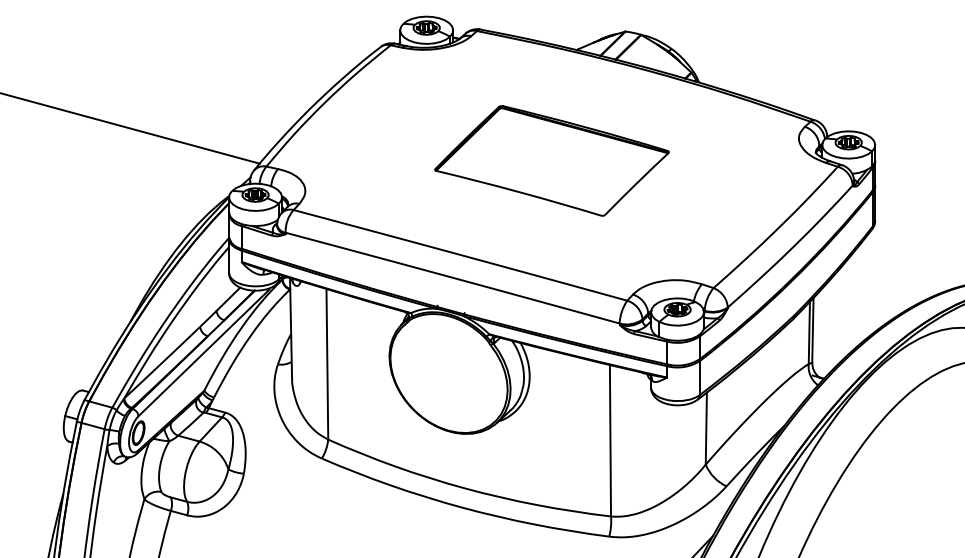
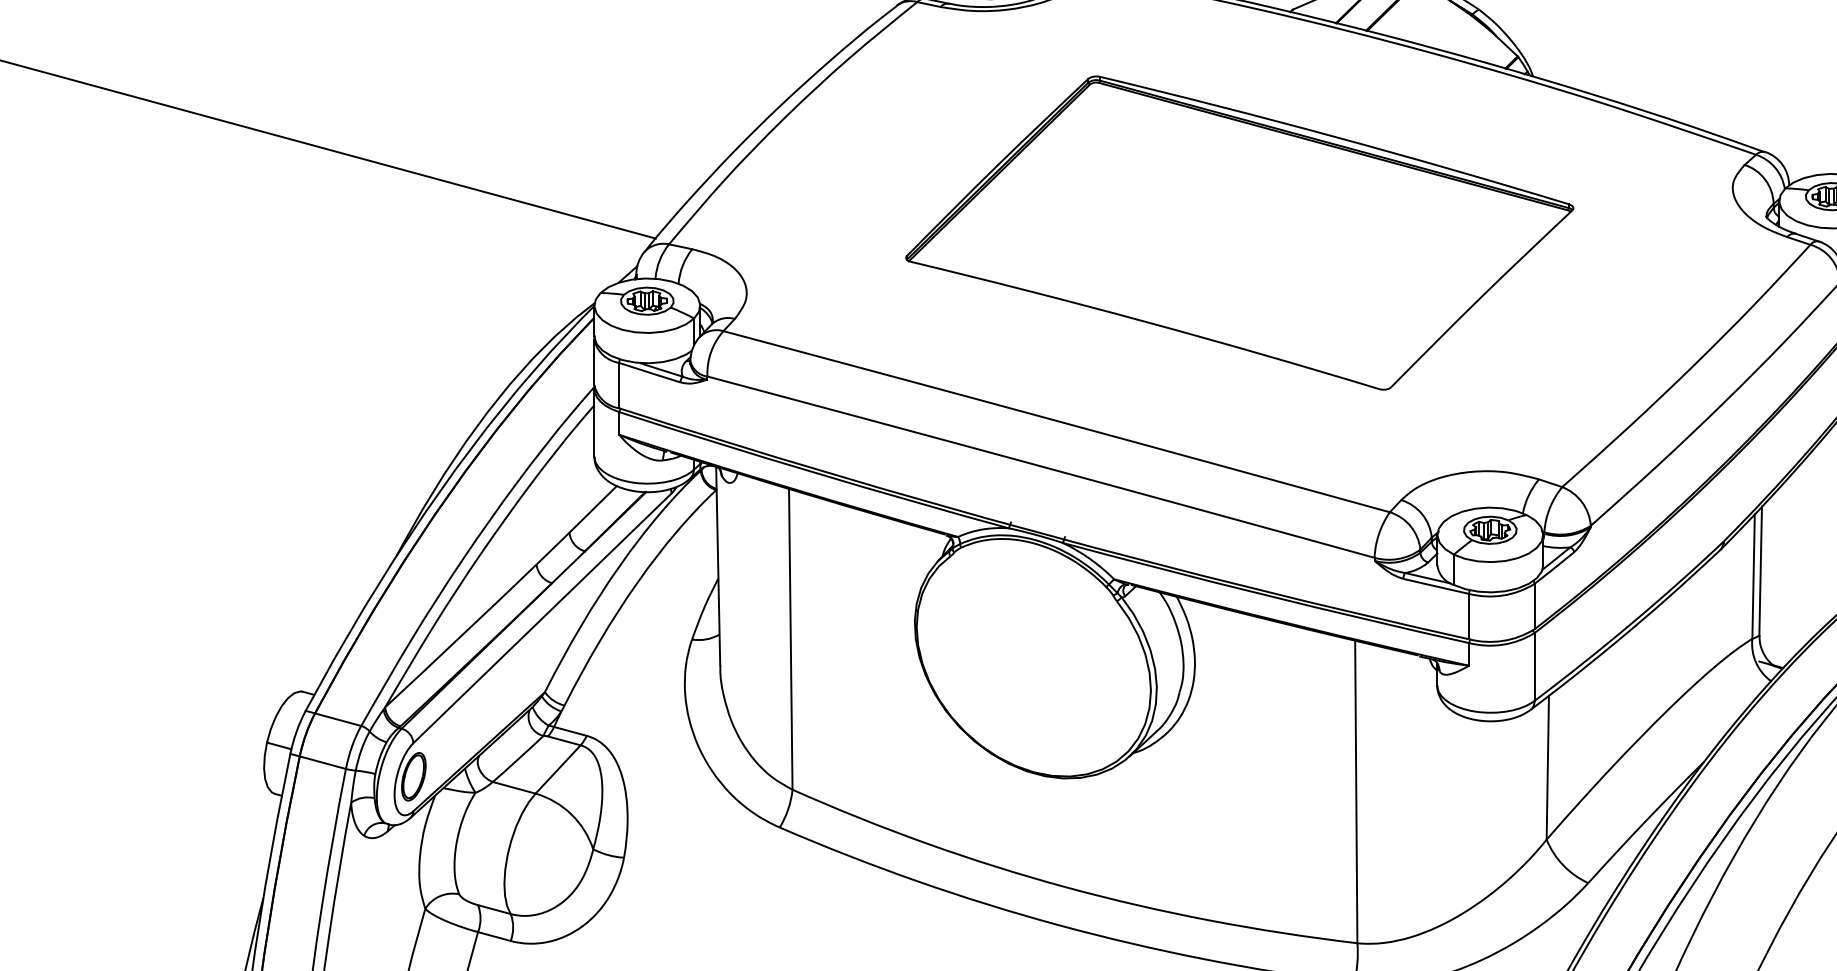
part: (551, 160) -> (1238, 232), size x1.43

